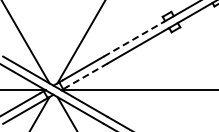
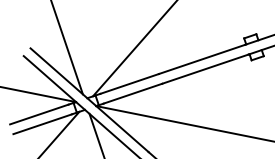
line: (134, 39) -> (202, 60), dashed -> solid
line: (87, 75) -> (133, 93), dashed -> solid

